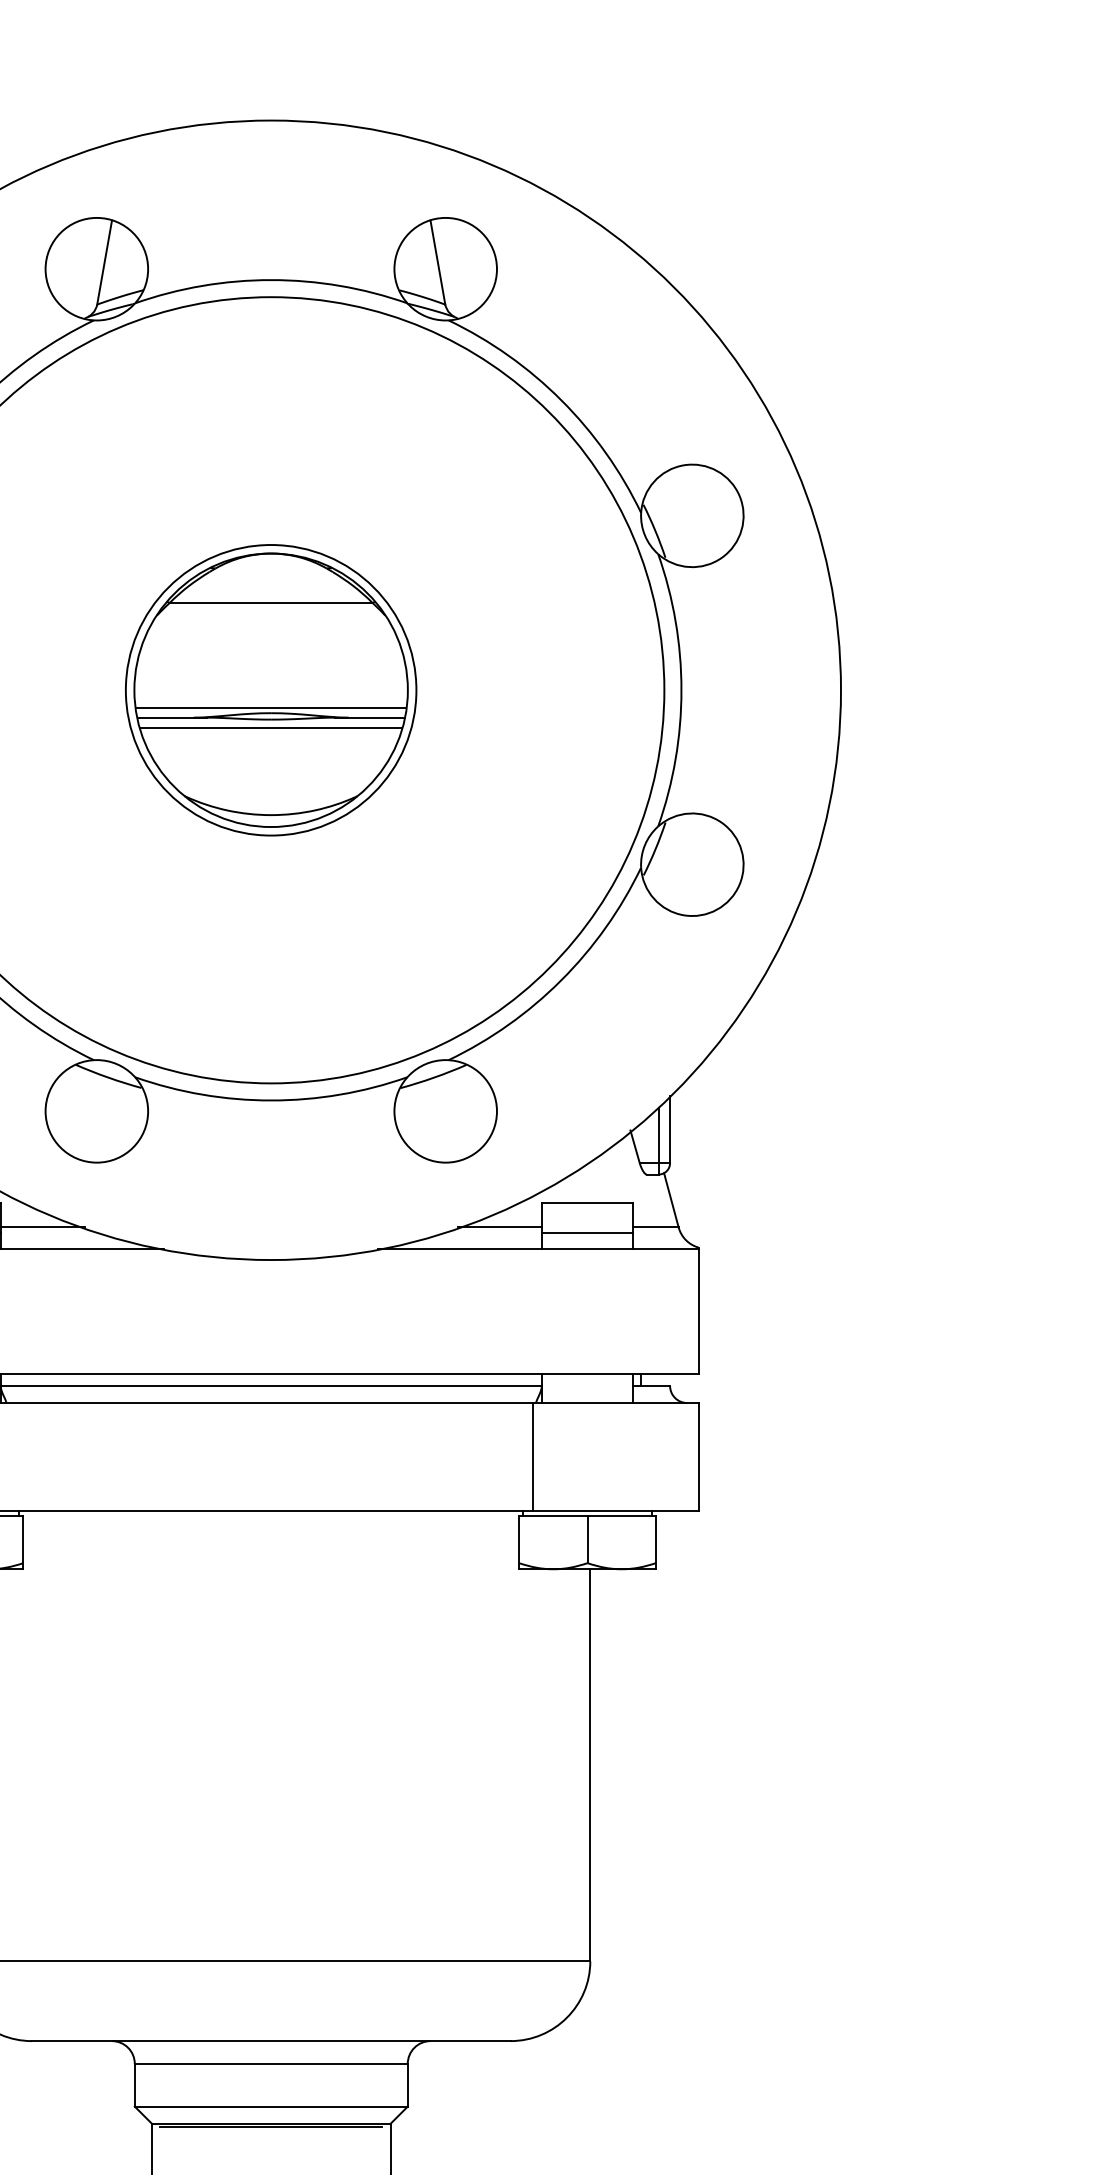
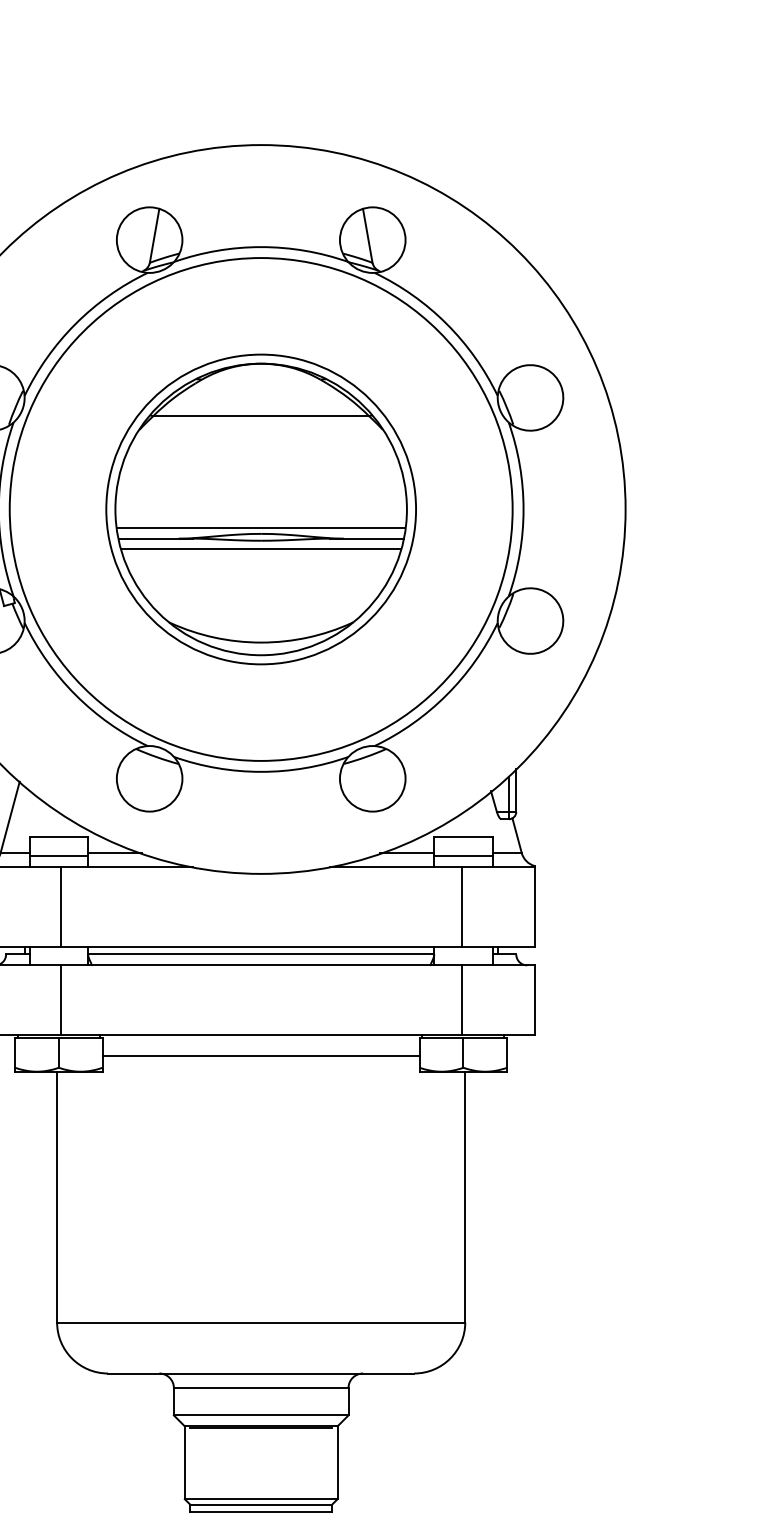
part: (270, 690) -> (260, 509), size x1.67
line: (584, 1310) -> (461, 906), added
line: (532, 1456) -> (461, 999), moved
line: (270, 1545) -> (260, 1056), added

